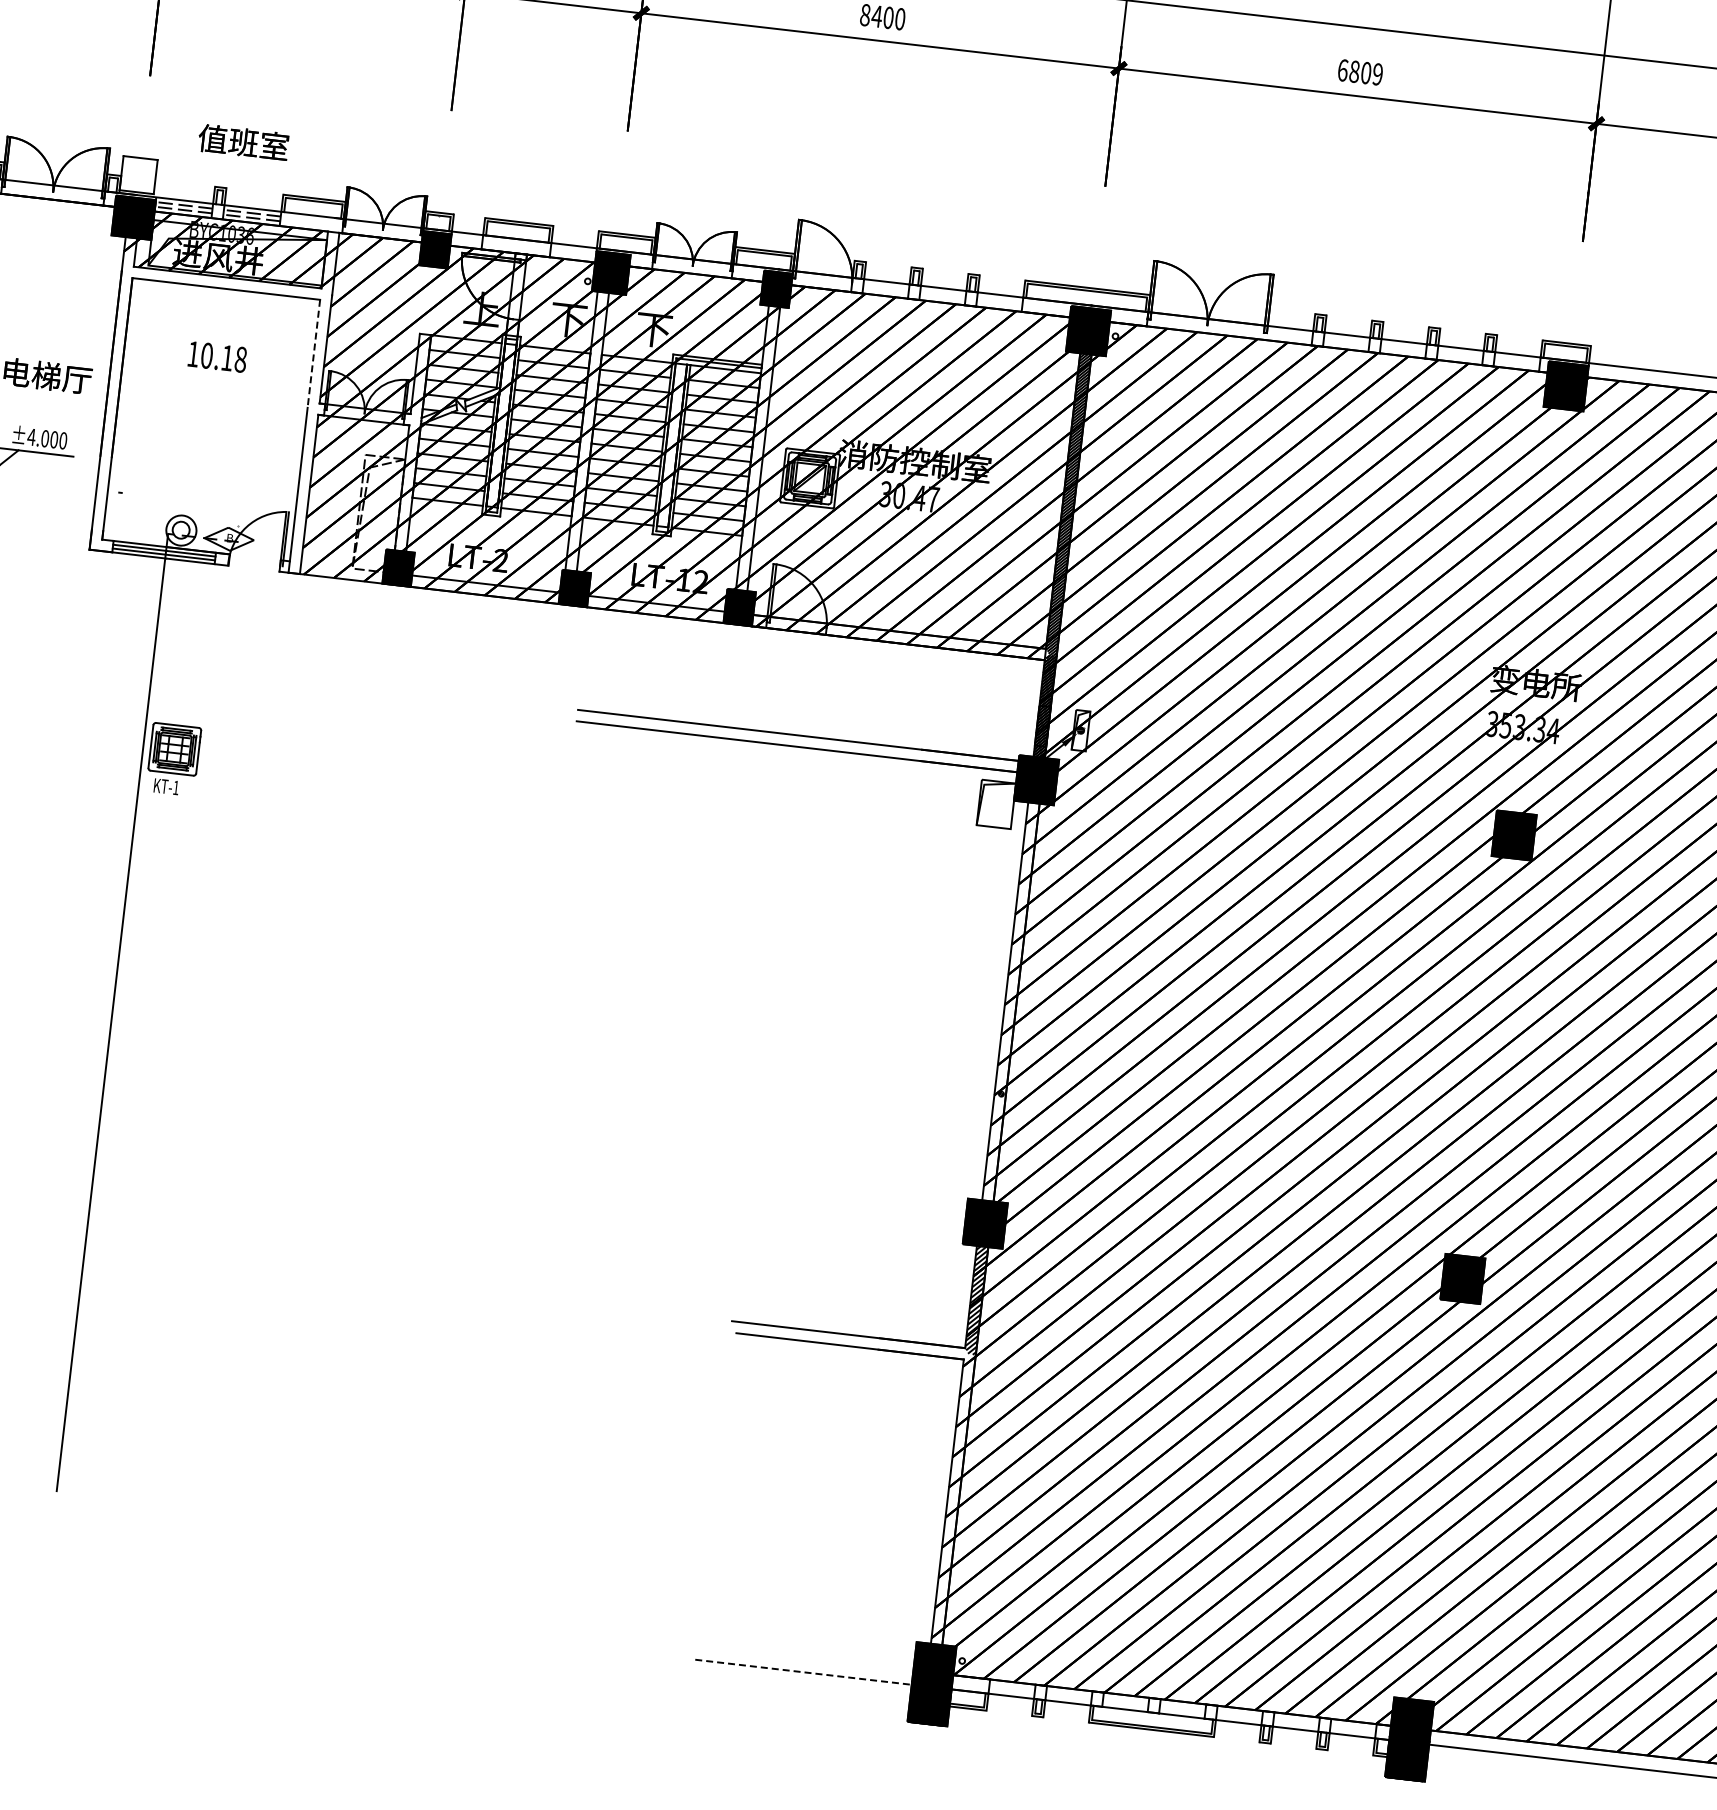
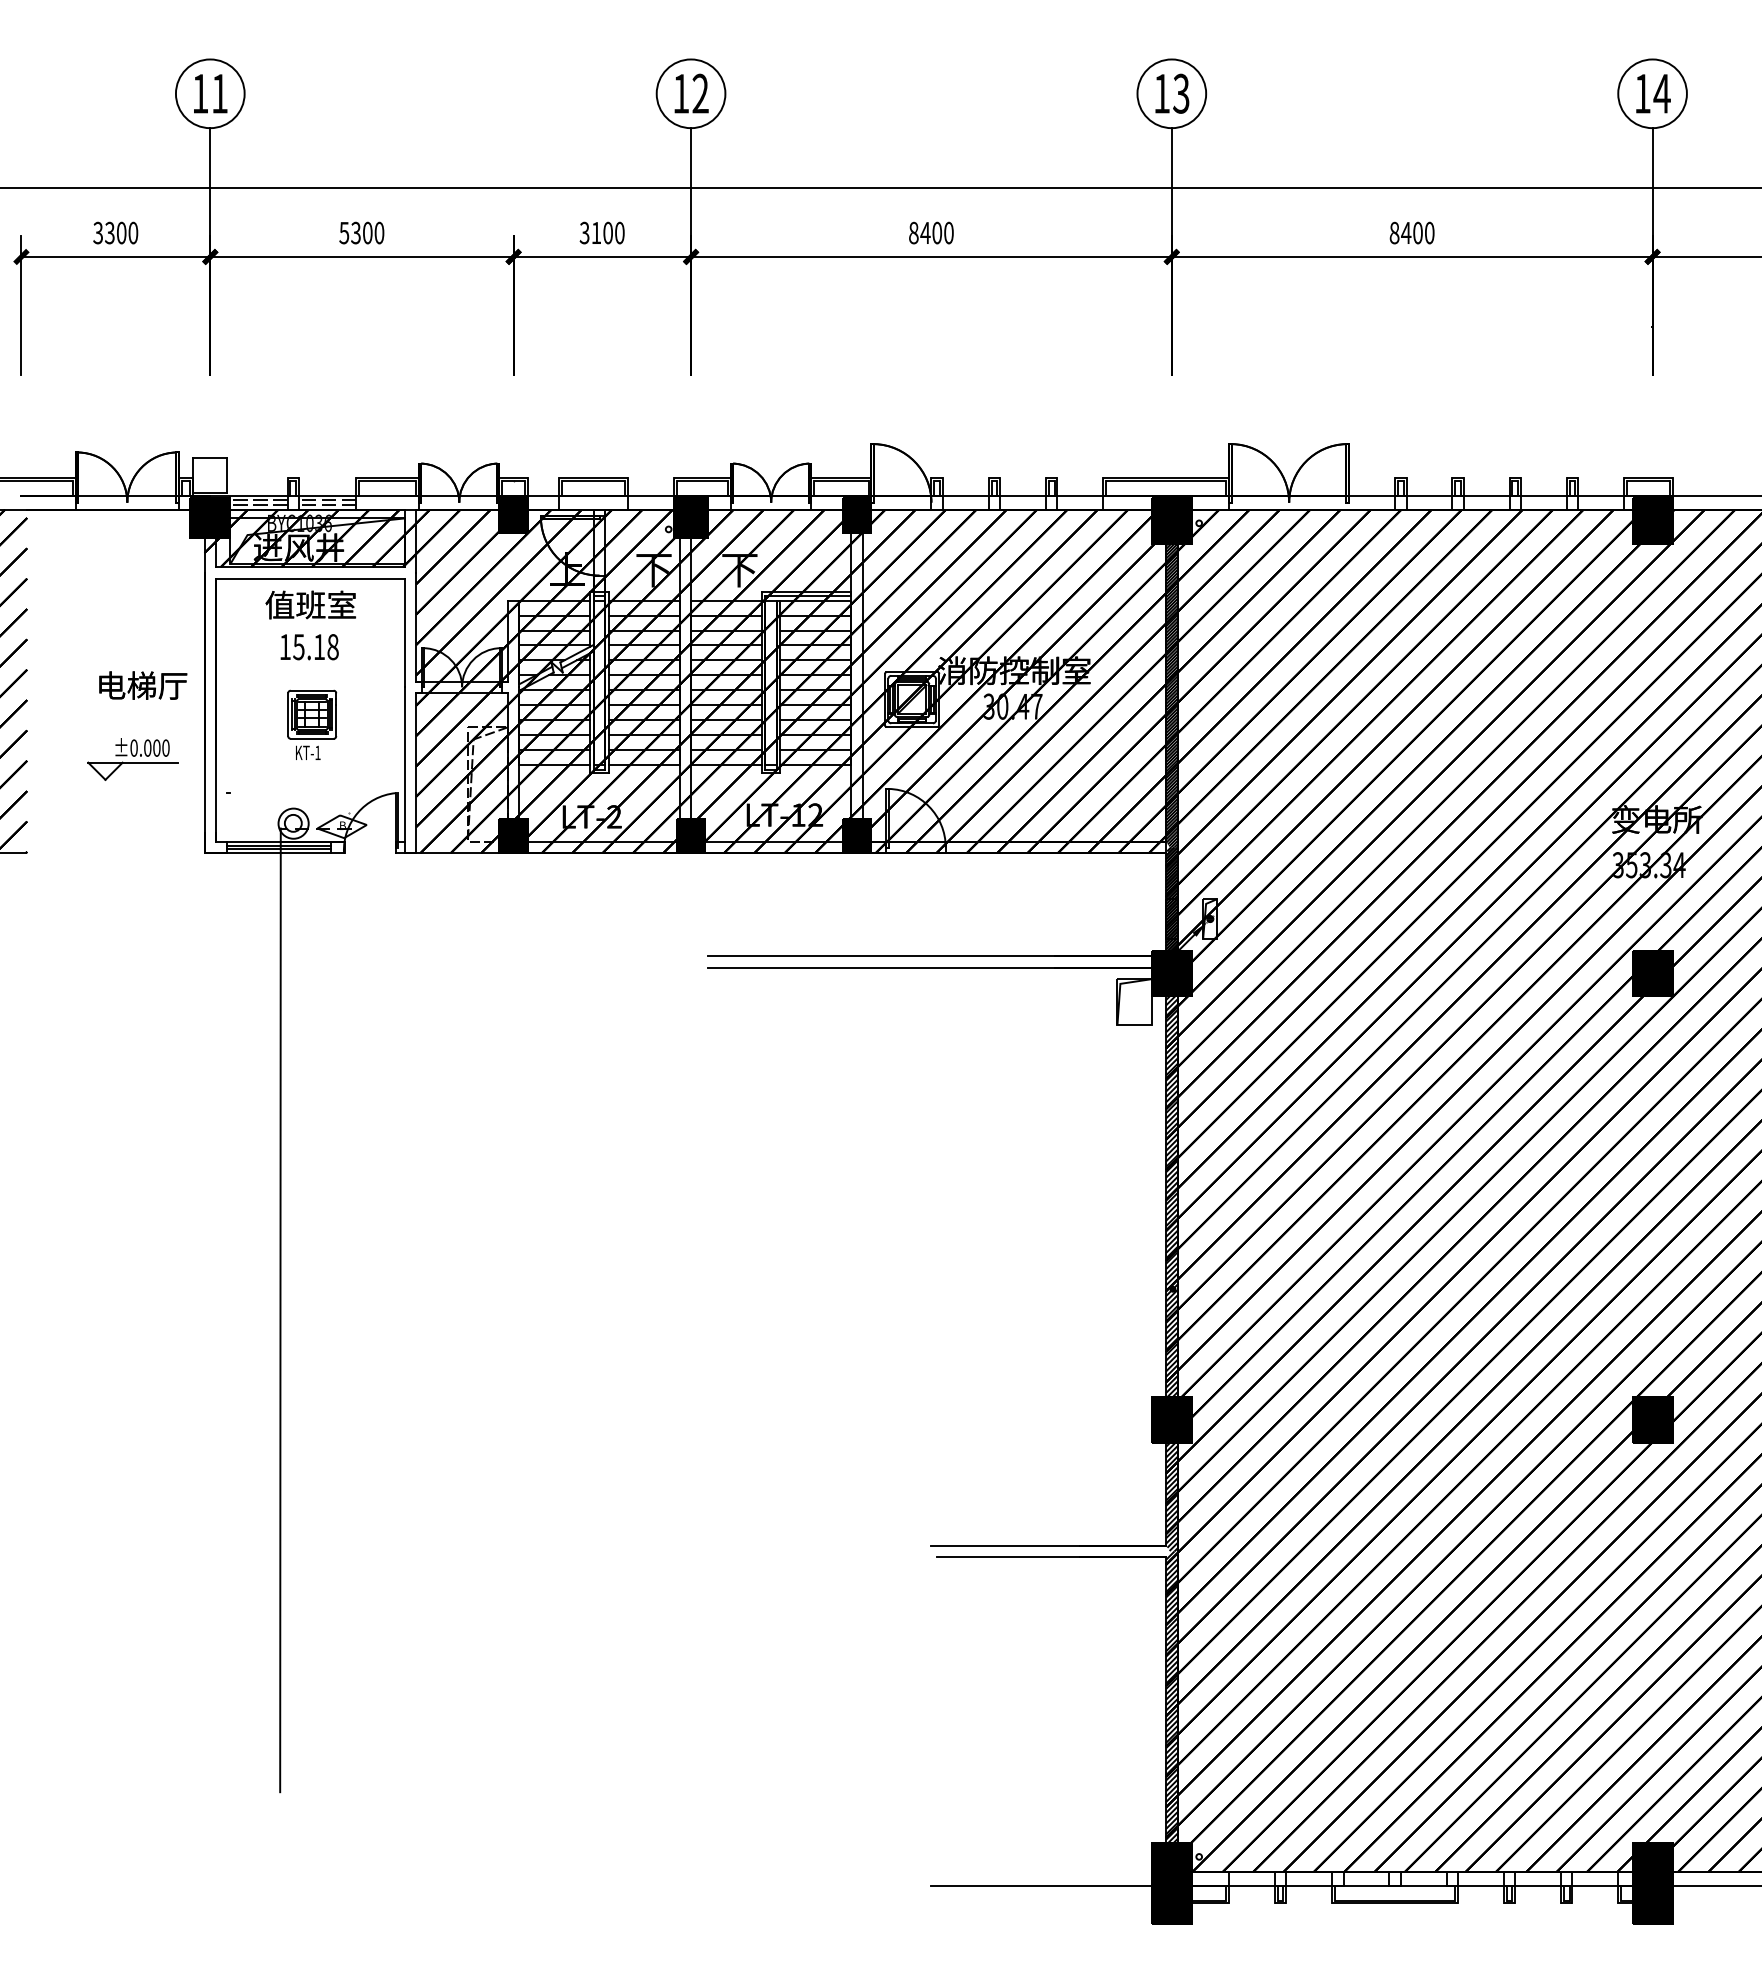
text: (1359, 71) -> (1411, 232), 6809 -> 8400
text: (243, 141) -> (310, 604), moved
line: (313, 354) -> (404, 633), dashed -> solid
text: (206, 356) -> (298, 647), 10.18 -> 15.18
text: (32, 436) -> (134, 747), ±4.000 -> ±0.000
part: (173, 759) -> (312, 724), moved
hatch: (1010, 1001) -> (1171, 1196), added
hatch: (953, 1499) -> (1171, 1697), added
line: (812, 1673) -> (1051, 1886), dashed -> solid

